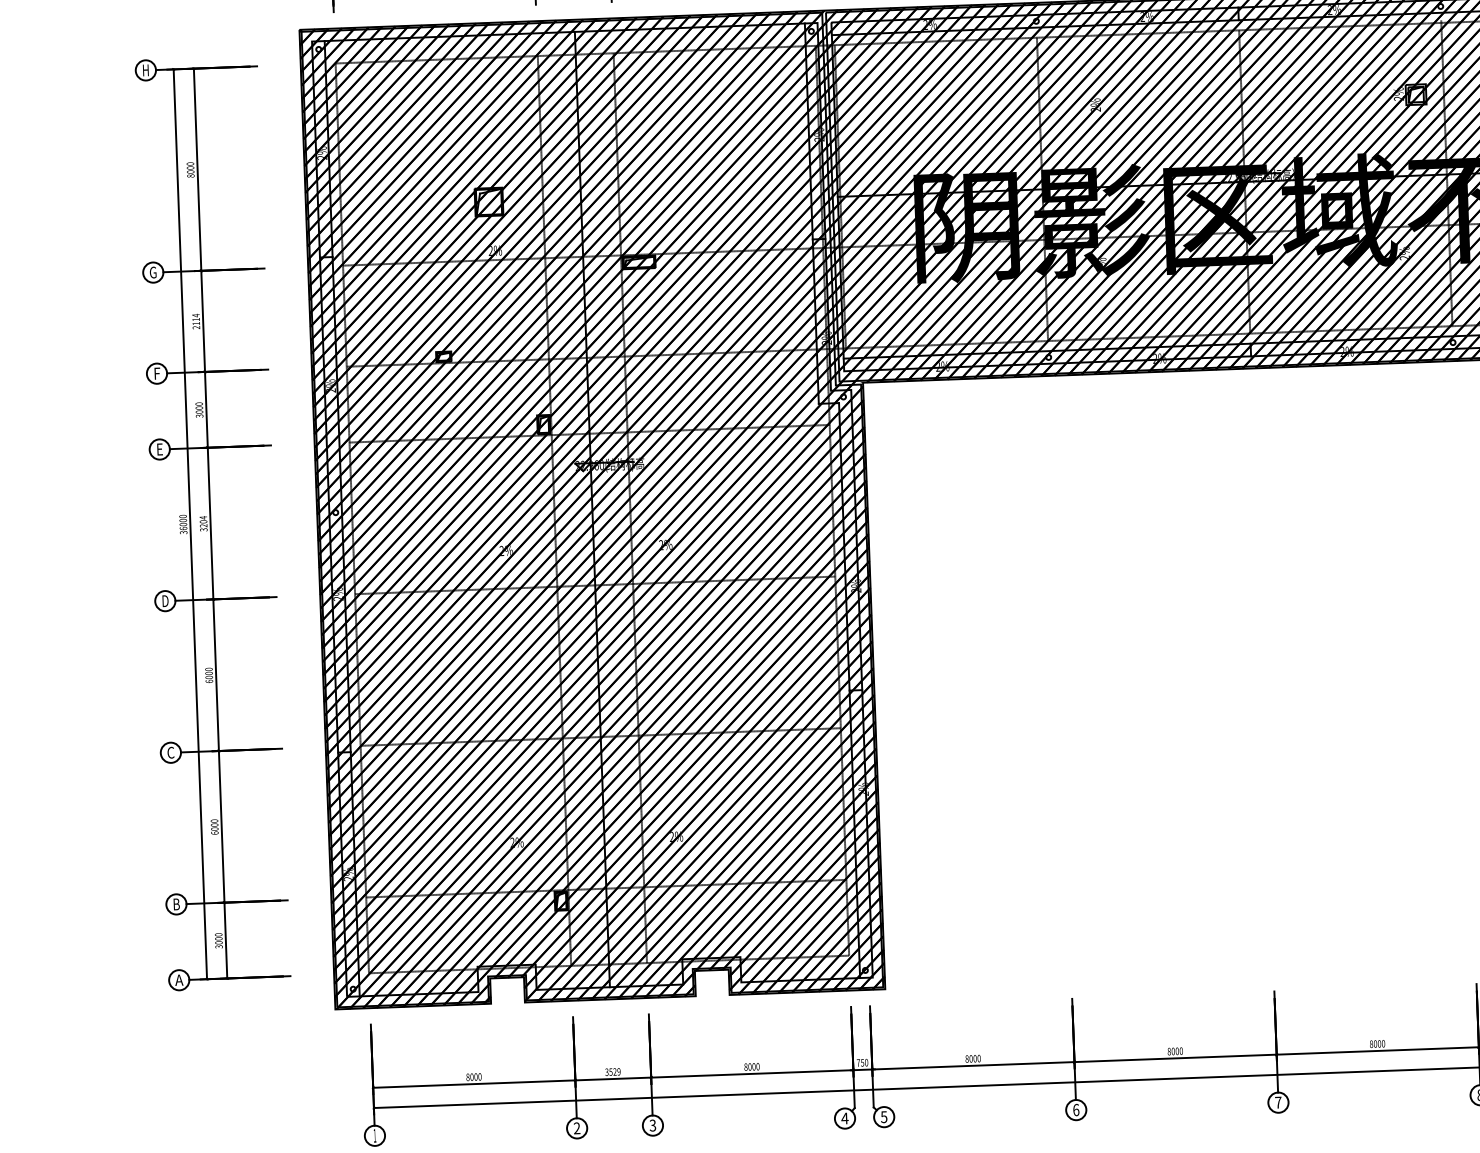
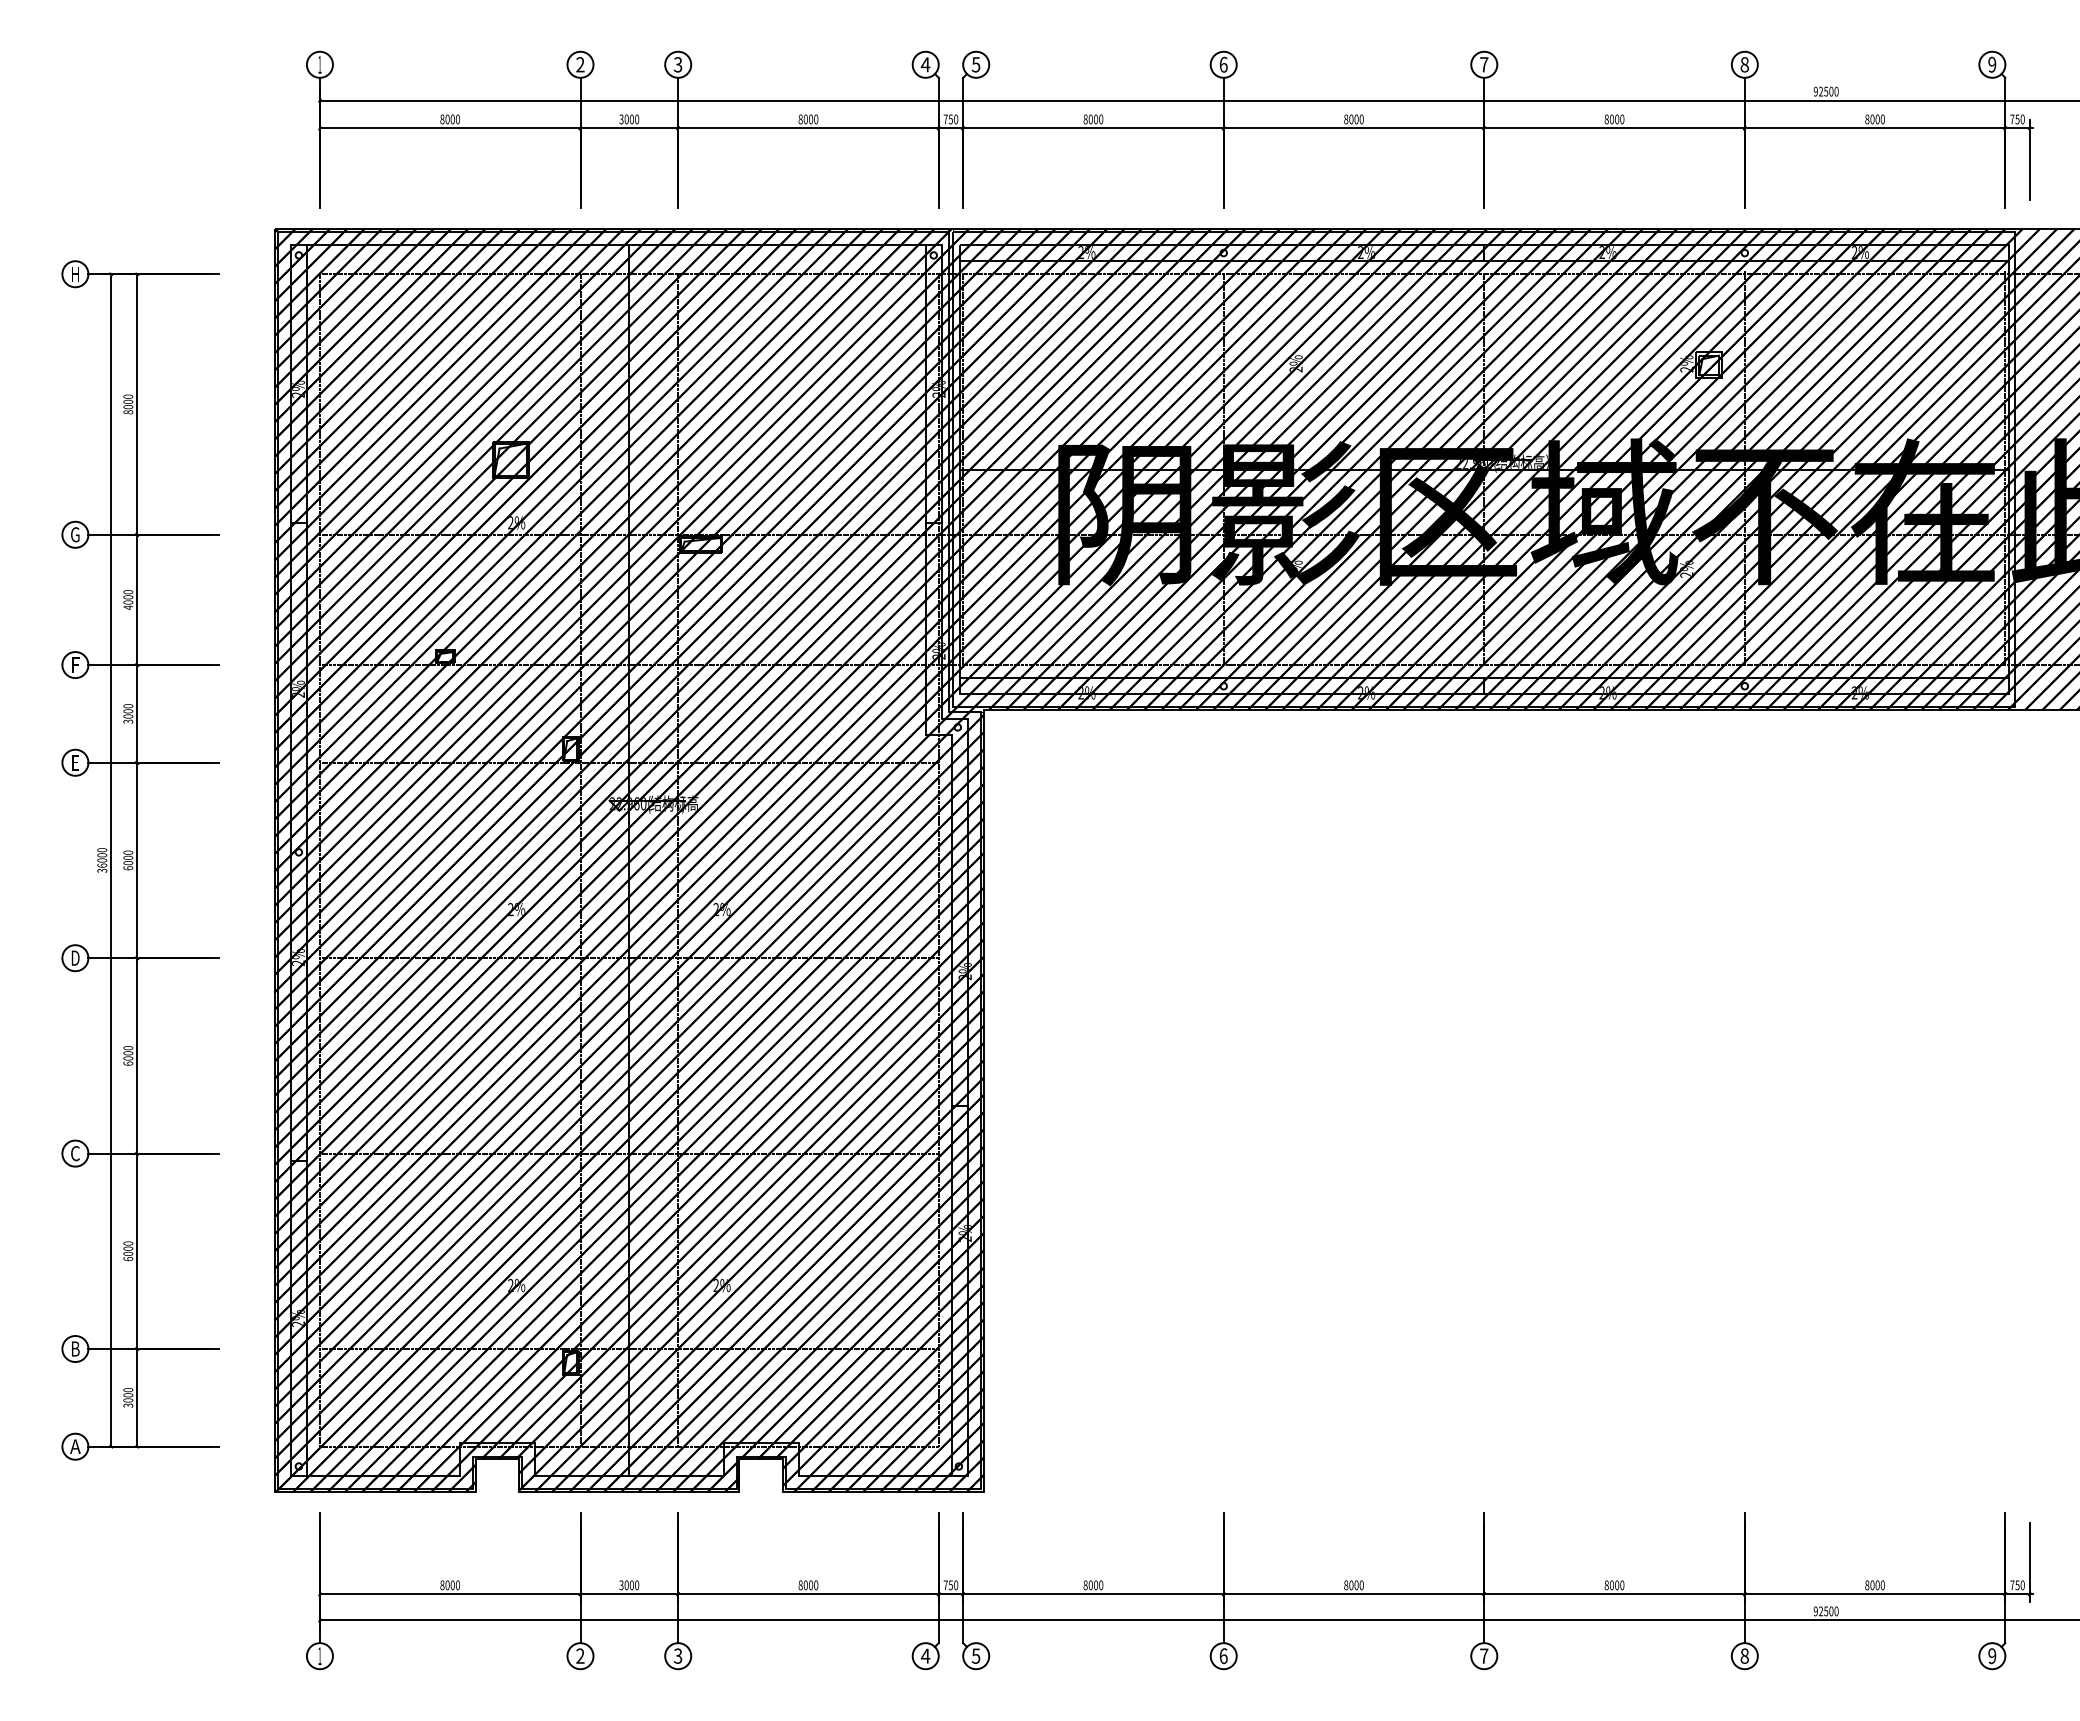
text: (196, 321) -> (128, 599), 2114 -> 4000
text: (203, 523) -> (128, 860), 3204 -> 6000
text: (614, 1072) -> (631, 1585), 3529 -> 3000

